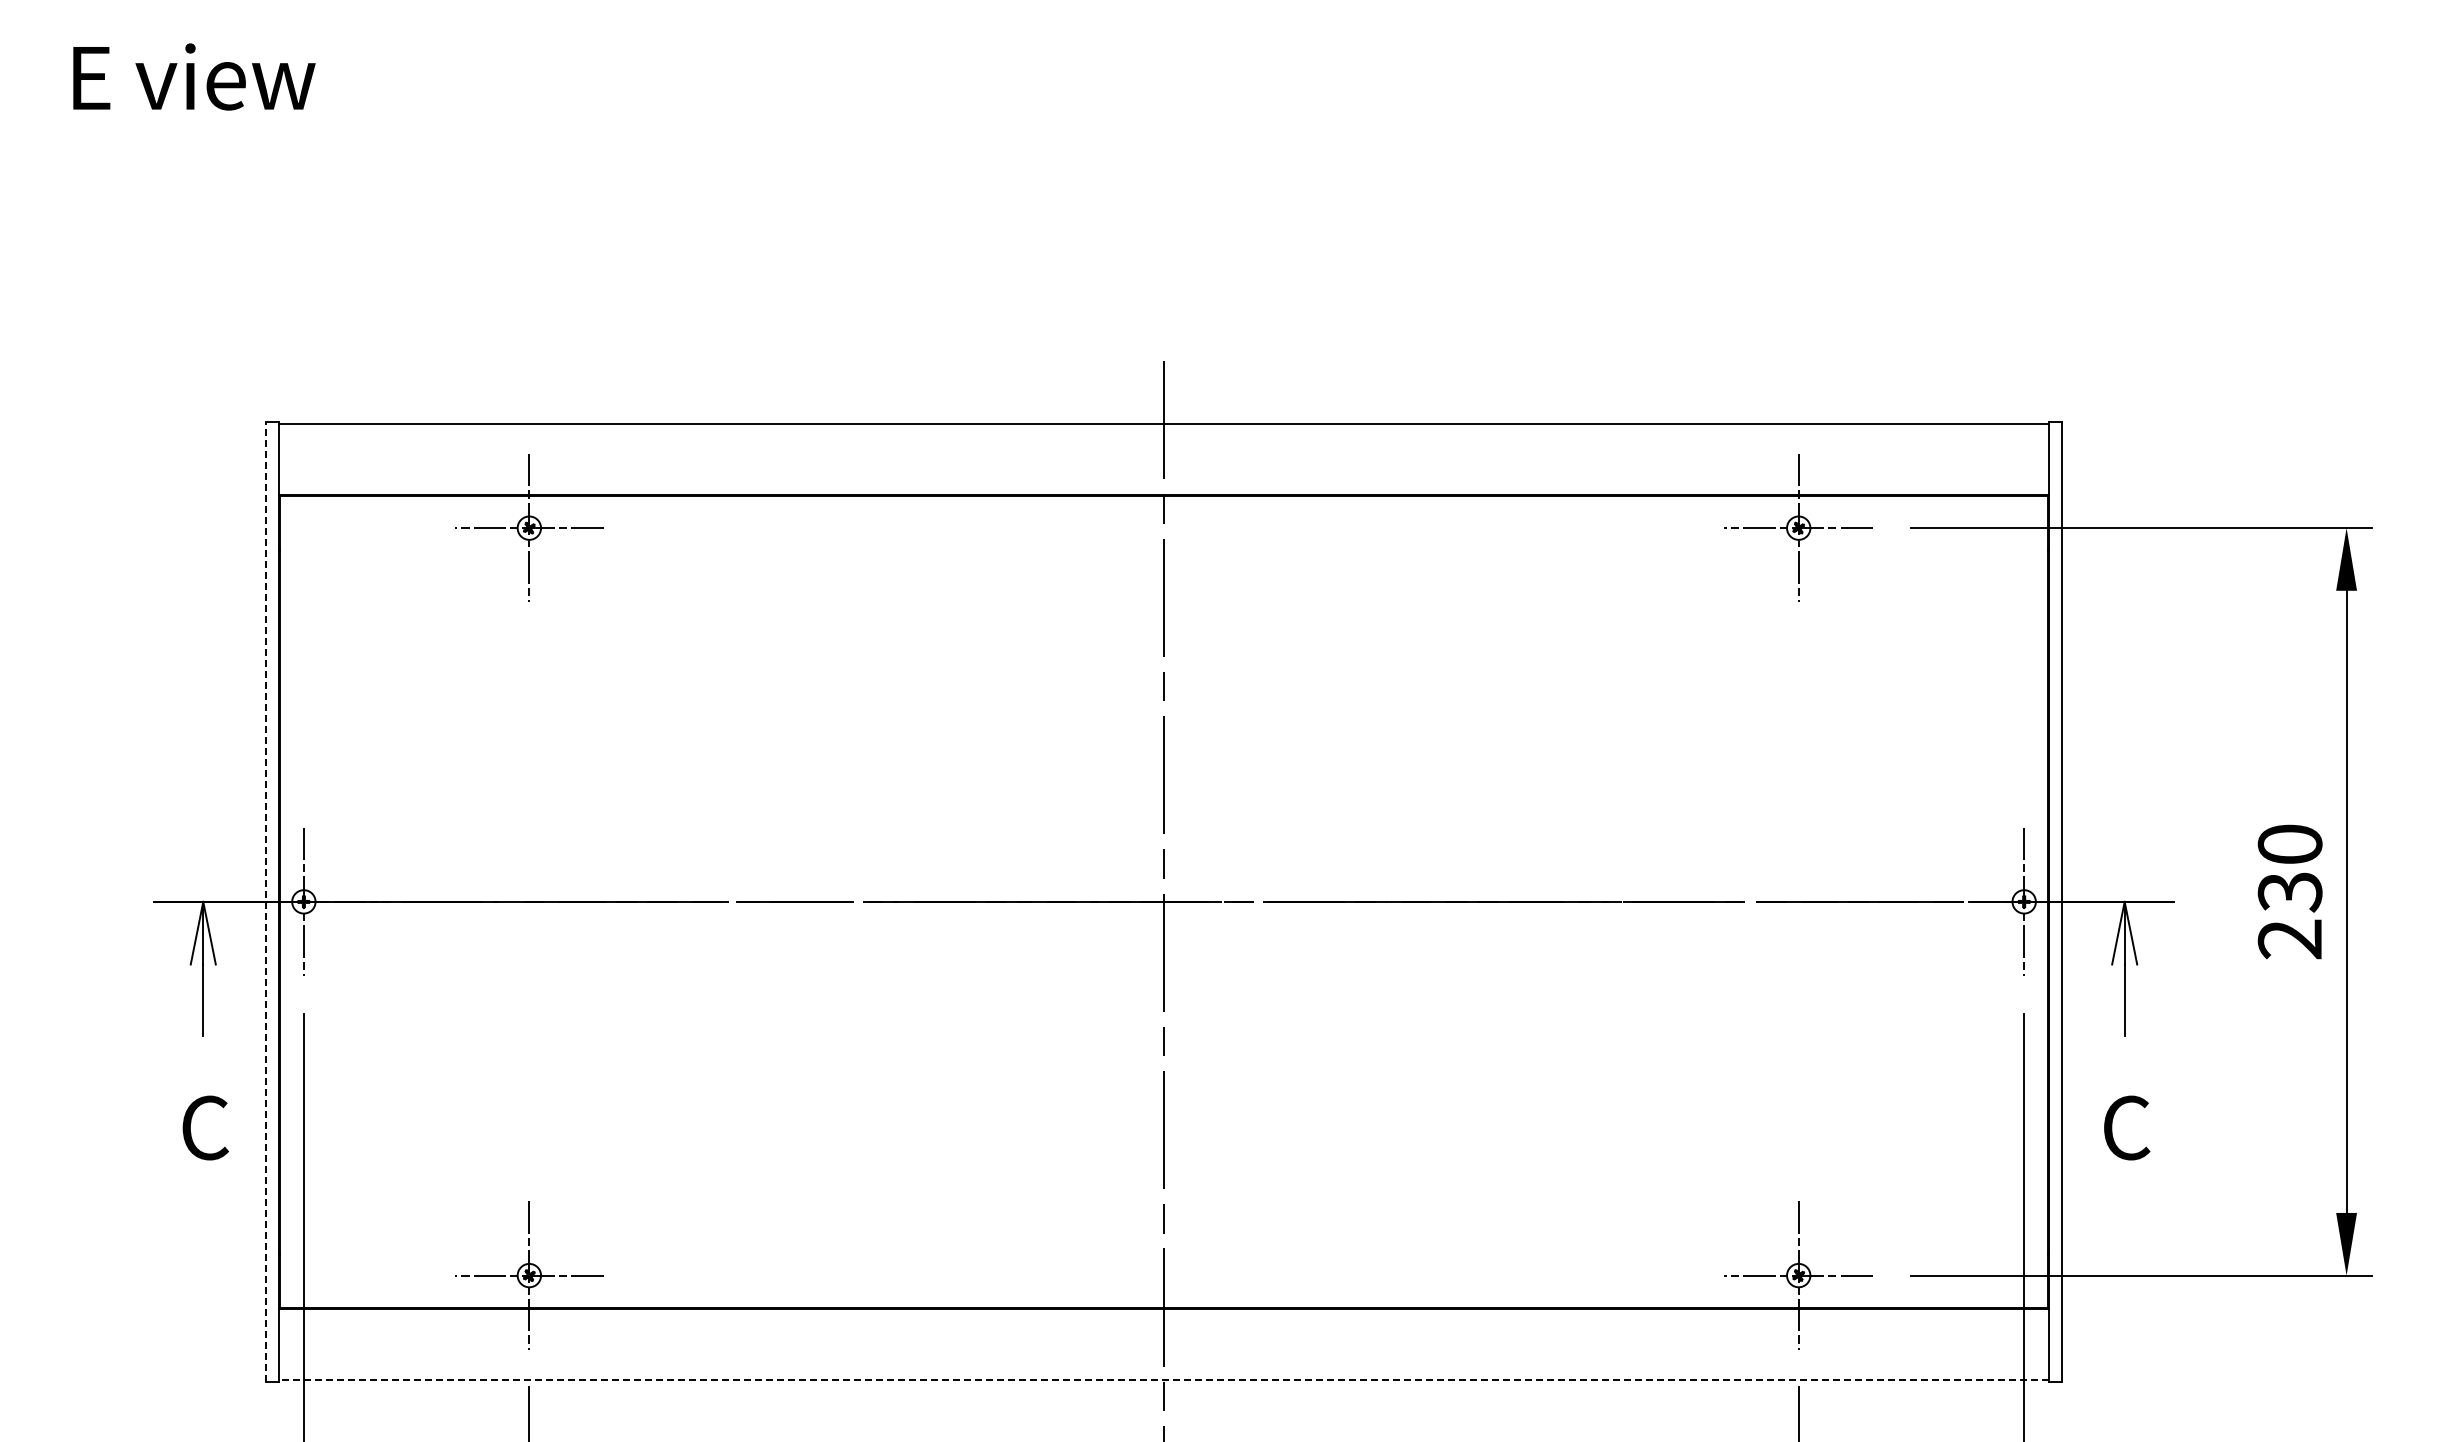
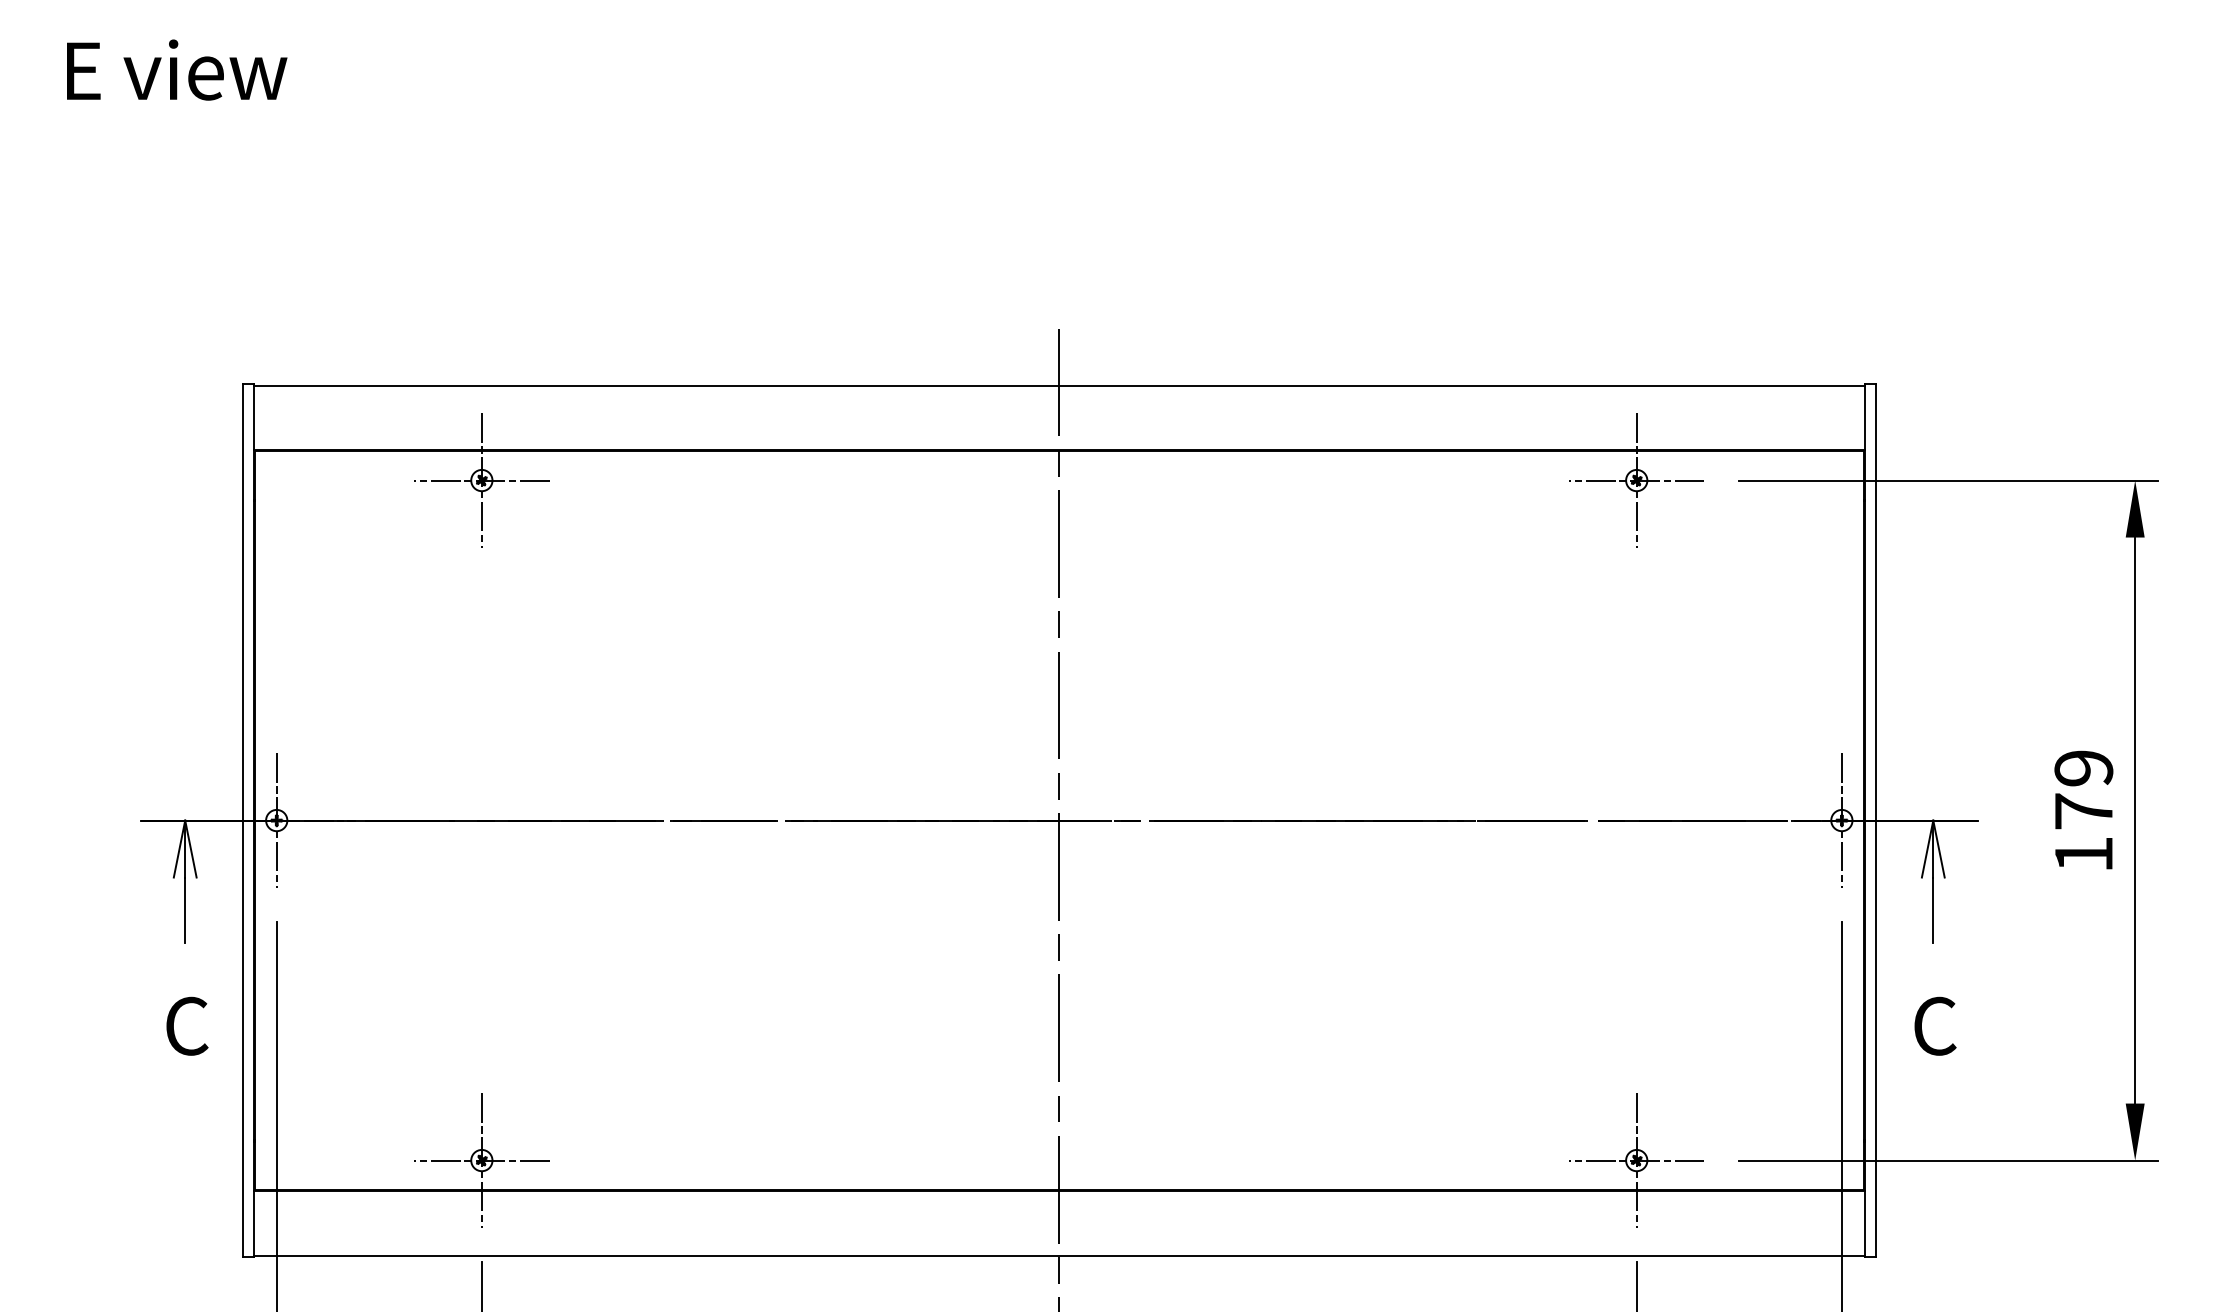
text: (2289, 891) -> (2083, 811), 230 -> 179
line: (266, 901) -> (242, 820), dashed -> solid
line: (1163, 1379) -> (1058, 1255), dashed -> solid

